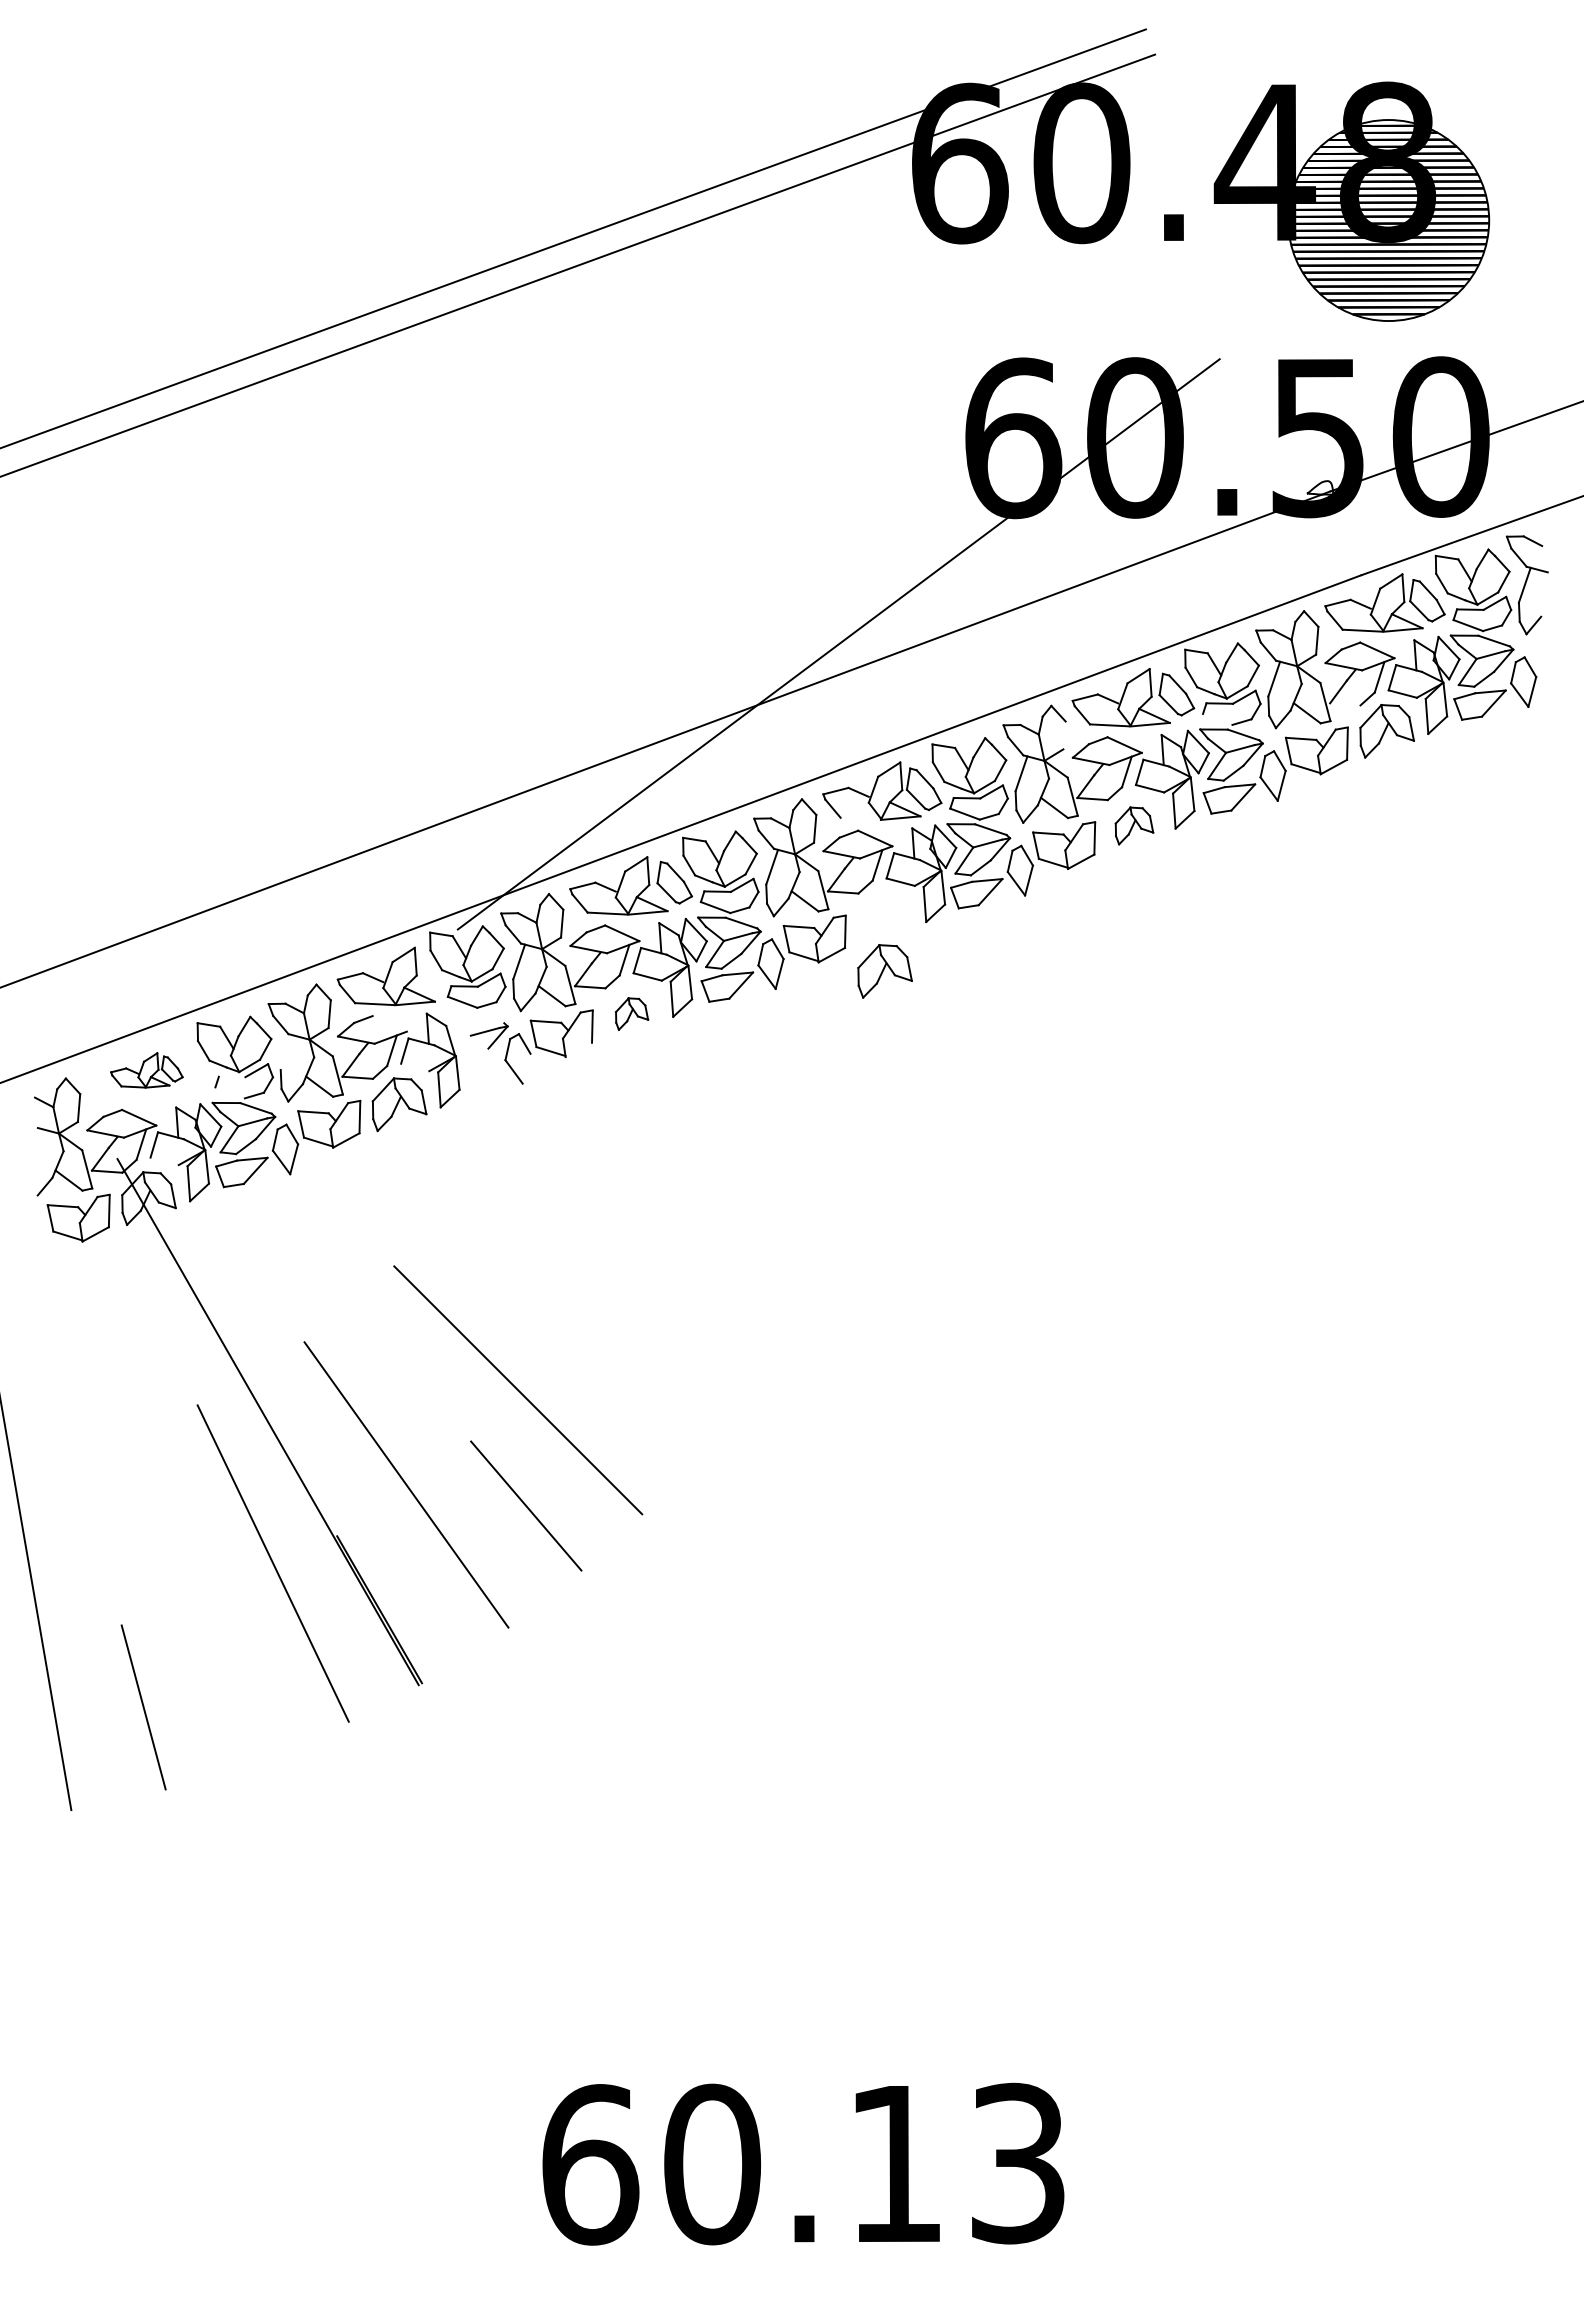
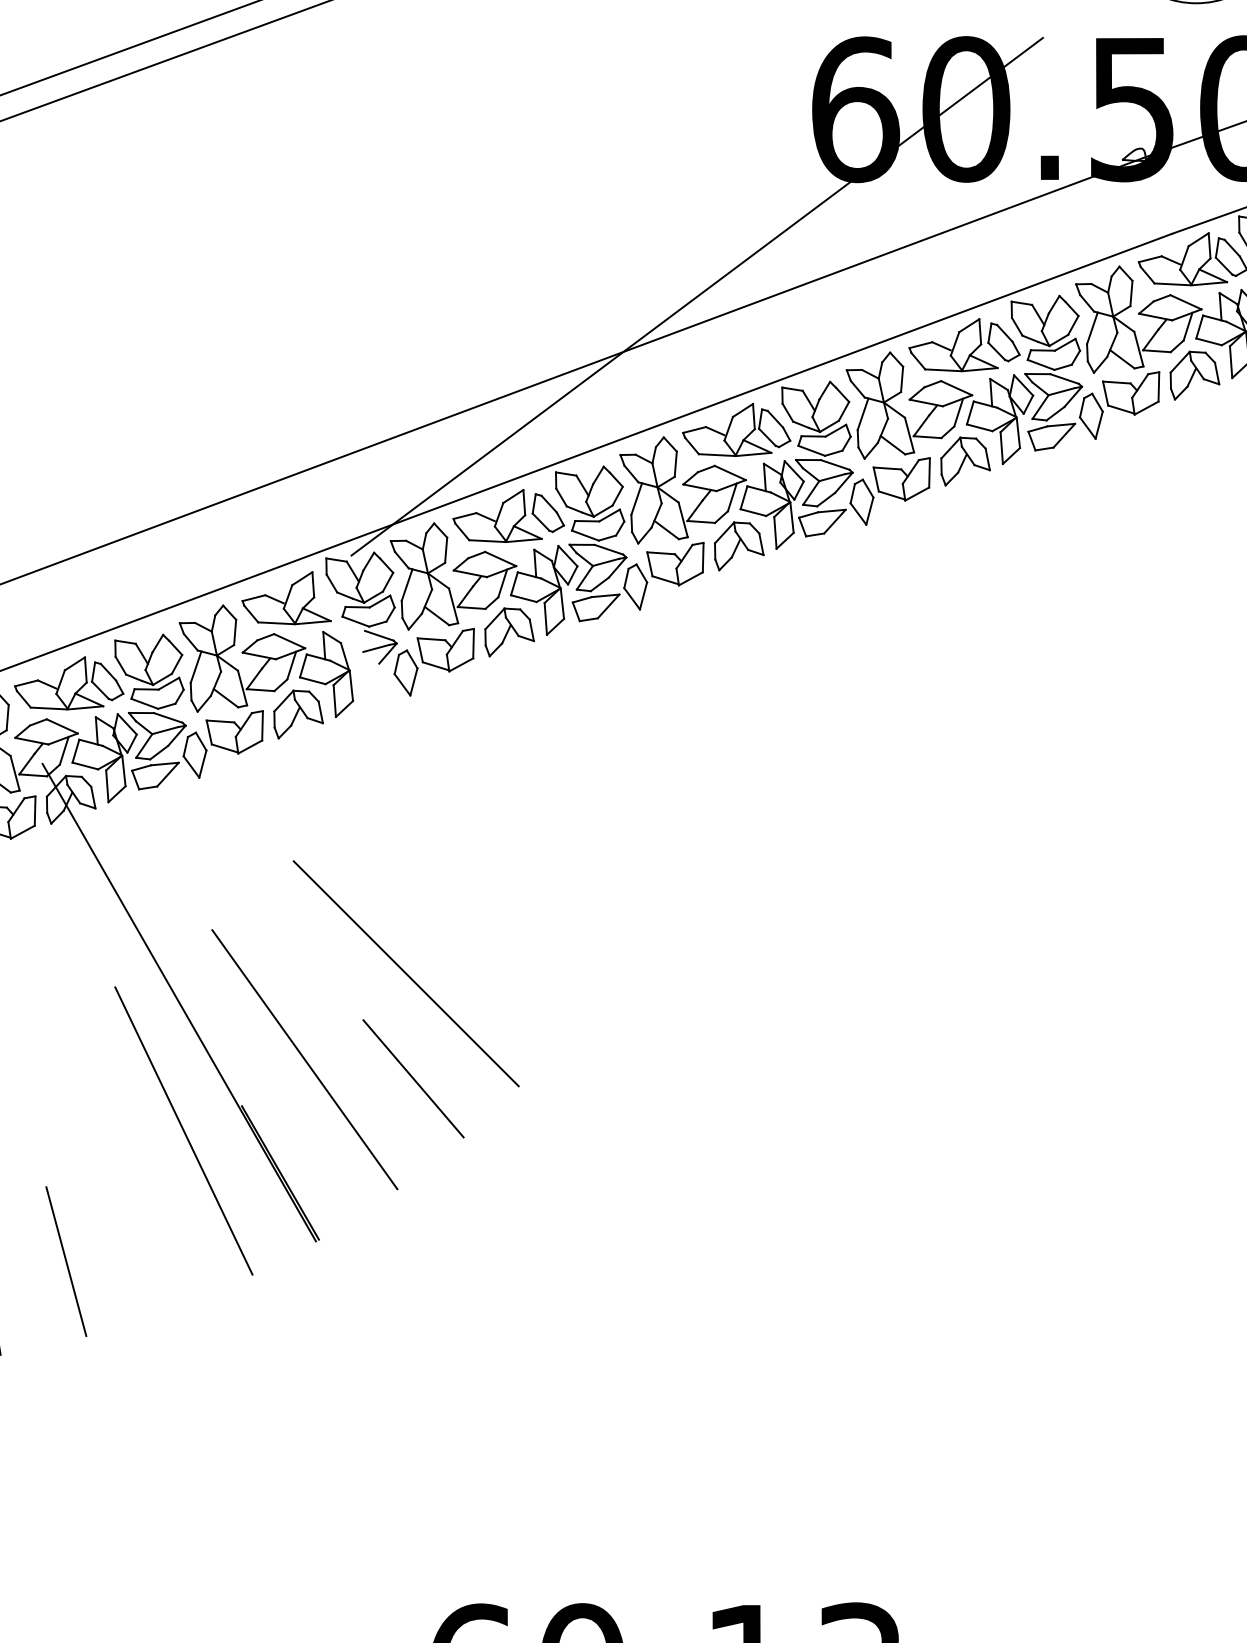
line: (1345, 704) -> (1157, 351), added
line: (1217, 718) -> (1040, 364), added
line: (1064, 735) -> (902, 379), added
line: (859, 818) -> (716, 454), added
part: (1134, 825) -> (965, 461), size x1.43
part: (884, 971) -> (738, 546), moved
part: (631, 1013) -> (509, 631), size x1.67
line: (488, 1017) -> (379, 635), added
line: (389, 1023) -> (289, 640), added
line: (578, 1049) -> (460, 664), added
line: (286, 1052) -> (195, 667), added
line: (415, 1067) -> (313, 680), added
line: (526, 1068) -> (413, 681), added
part: (146, 1070) -> (68, 683), size x1.67
line: (231, 1076) -> (146, 688), added
line: (229, 1092) -> (144, 703), added
line: (164, 1161) -> (85, 766), added

